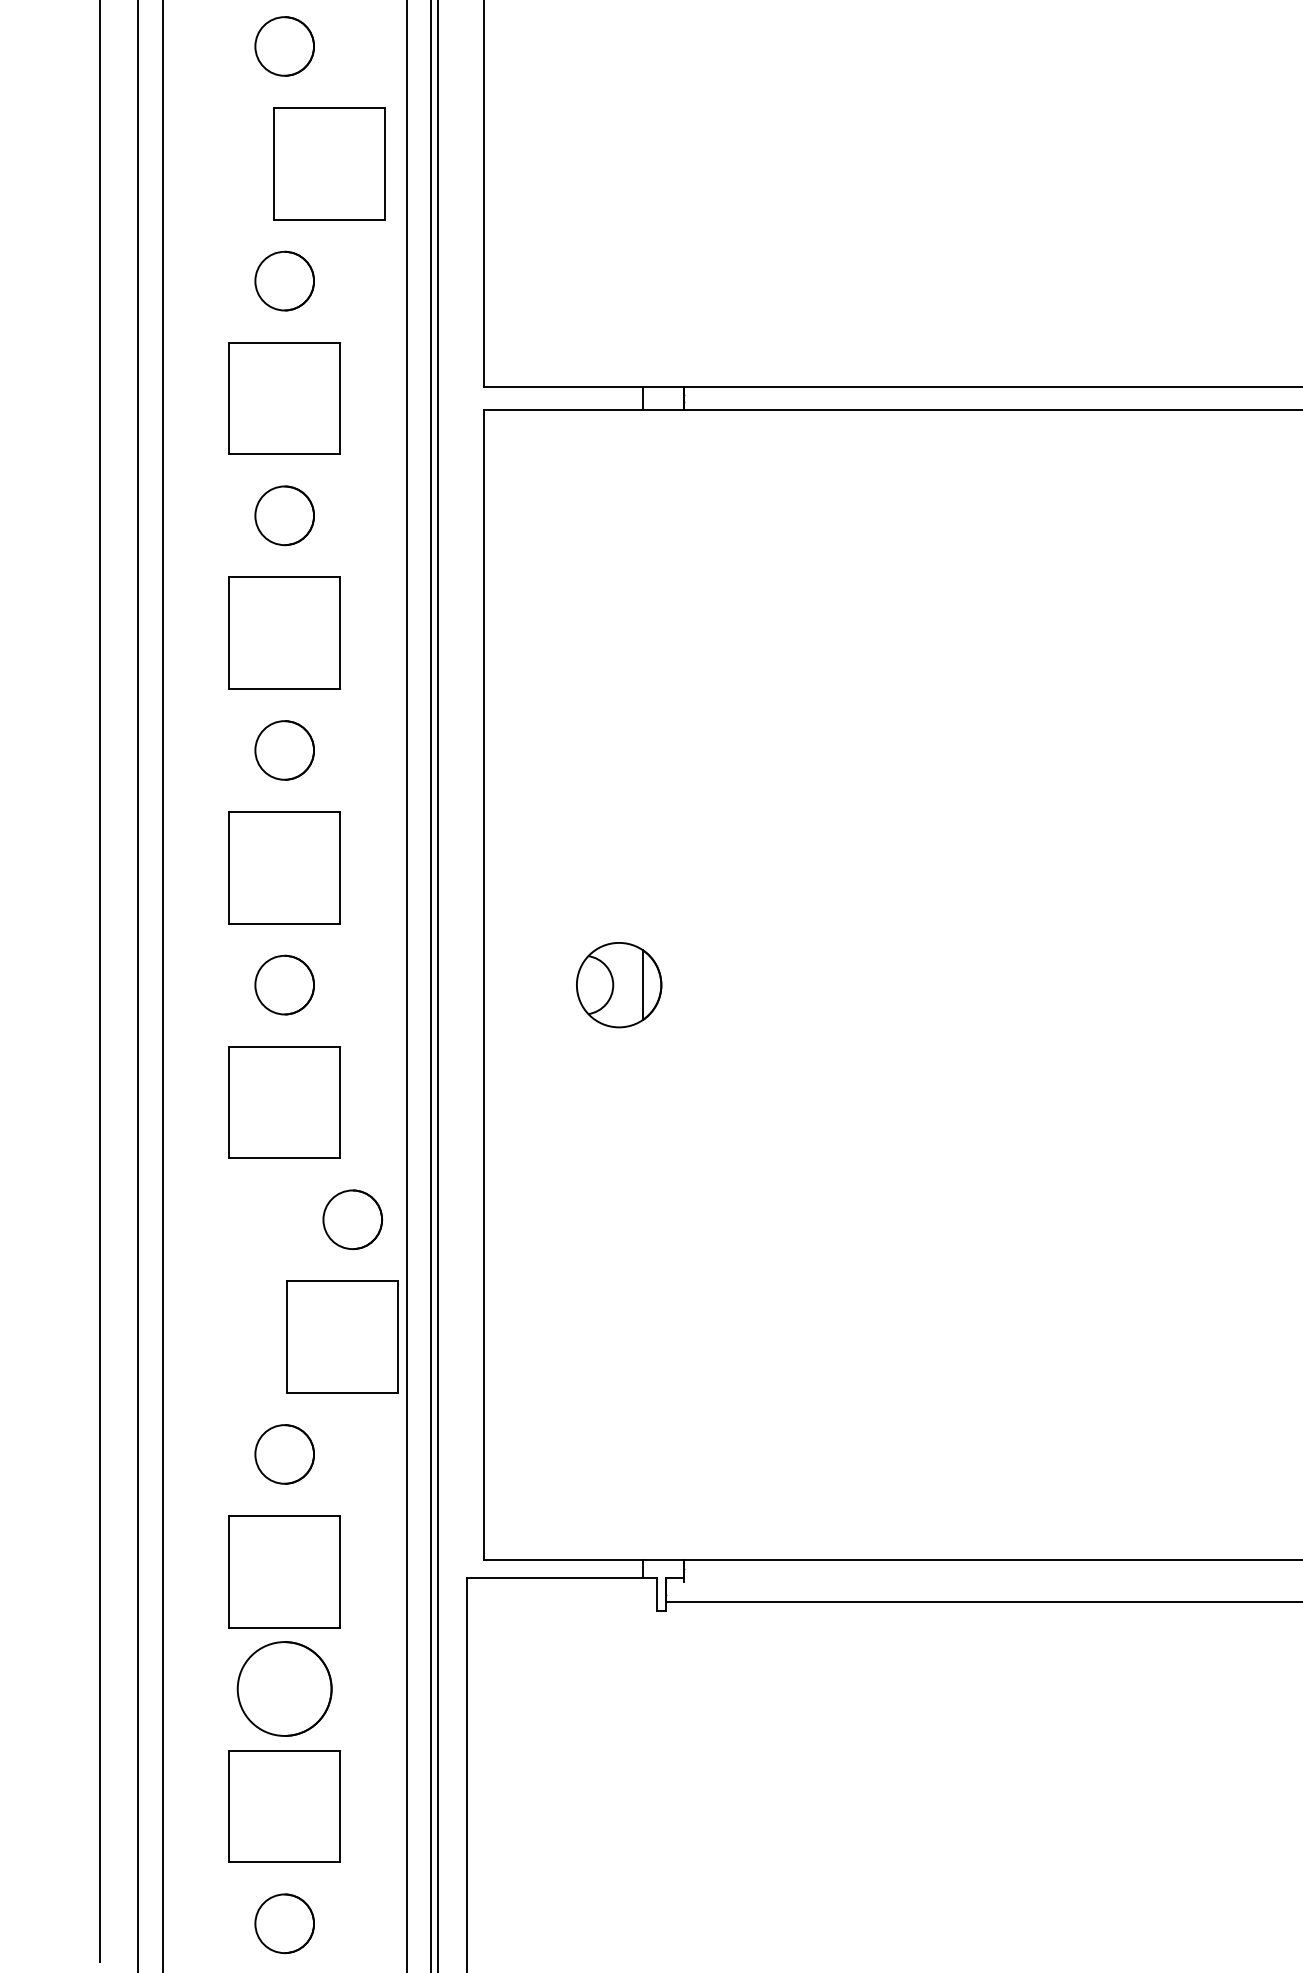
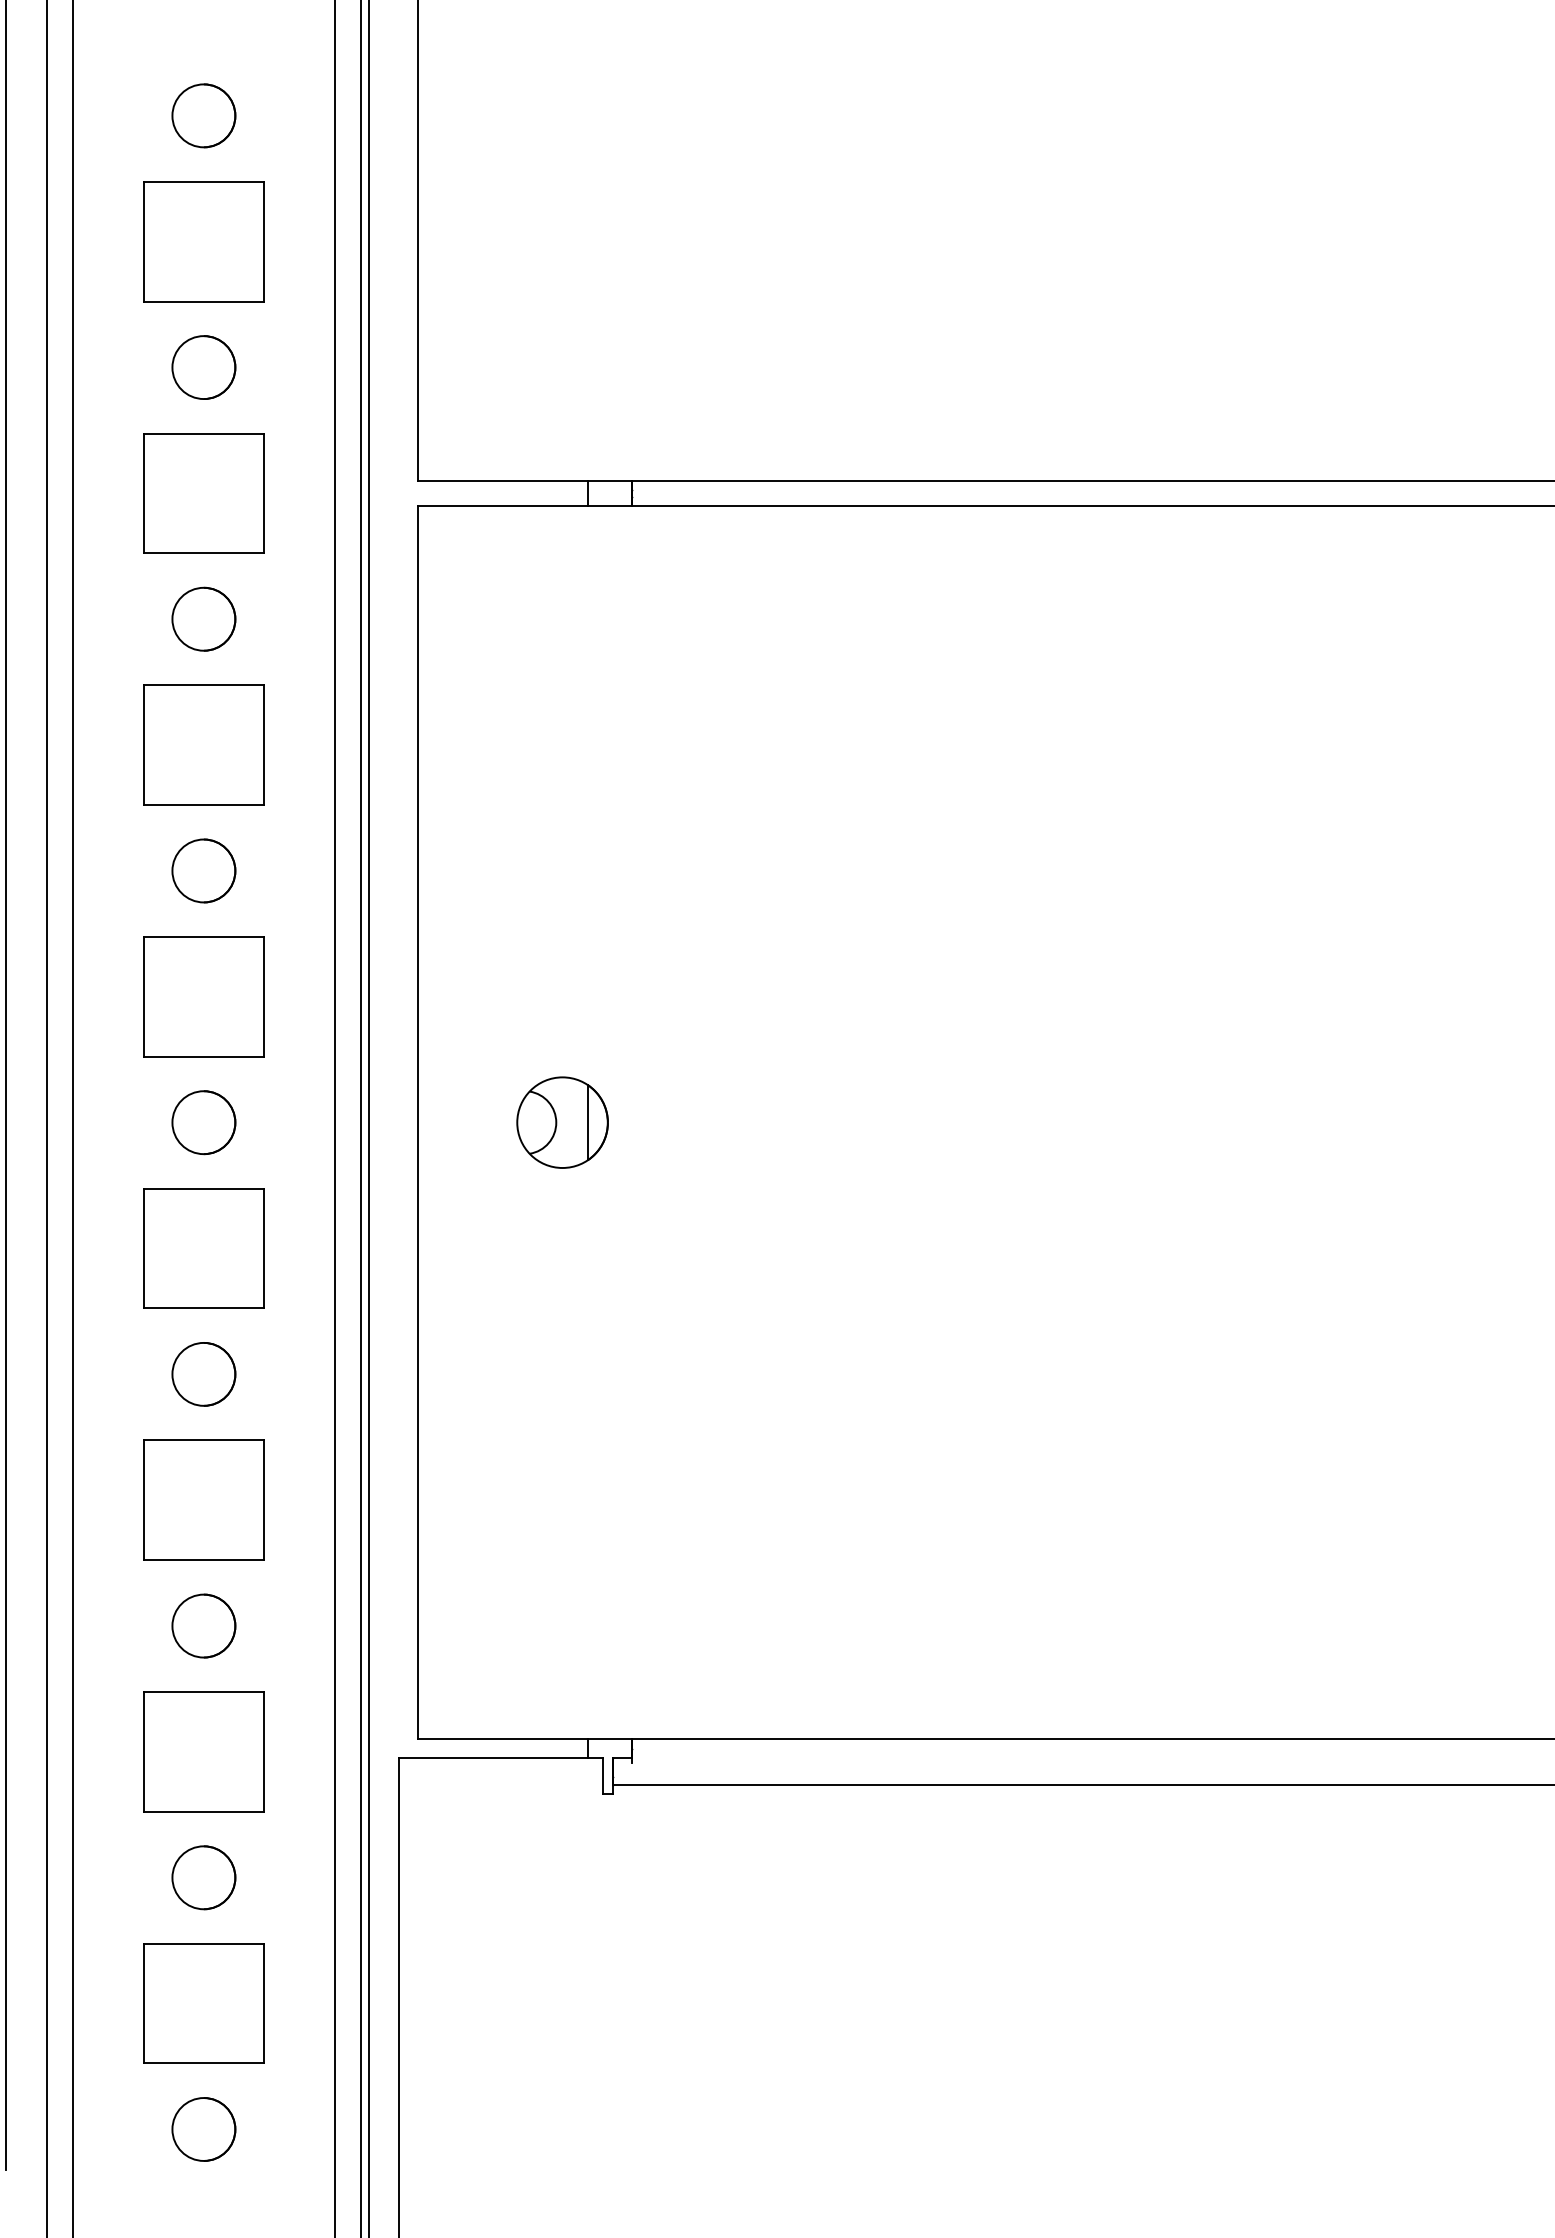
part: (329, 163) -> (203, 241), moved
part: (352, 1219) -> (203, 1374), moved
part: (342, 1336) -> (203, 1499), moved
part: (284, 1688) -> (203, 1877), size x0.62

